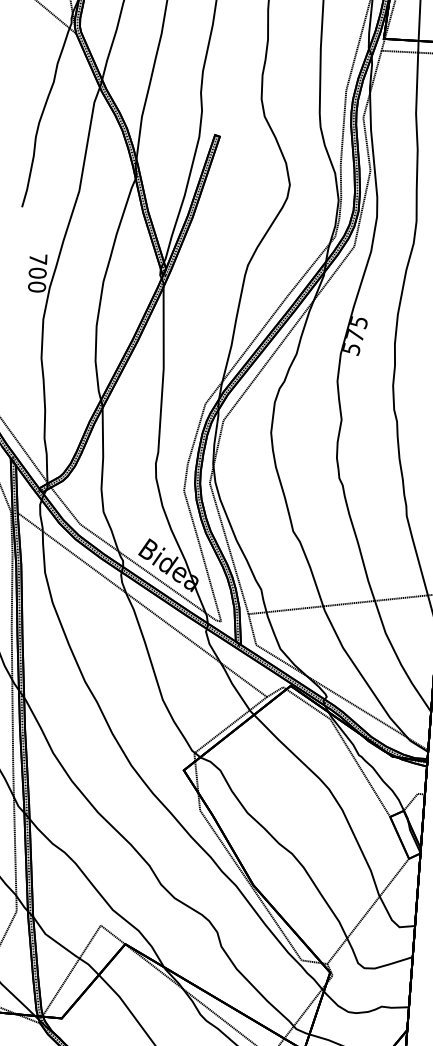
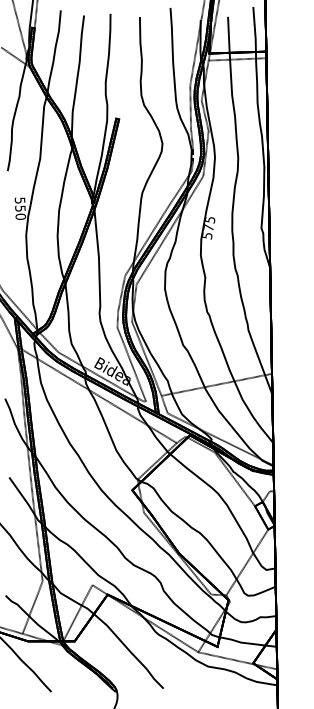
text: (36, 265) -> (19, 204), 700 -> 550

